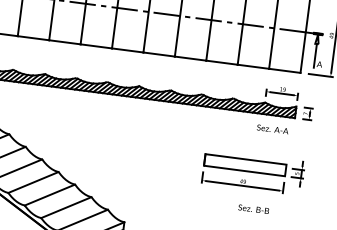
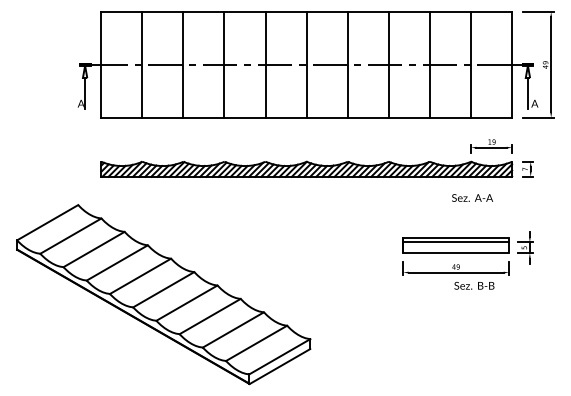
text: (272, 128) -> (472, 197), moved
line: (245, 162) -> (456, 242), added
text: (253, 209) -> (474, 285), moved

